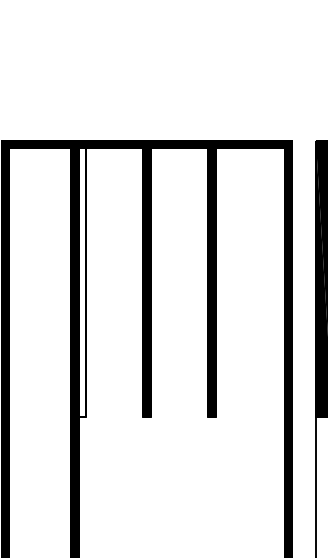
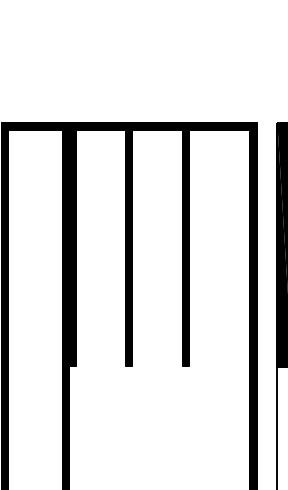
fill: (82, 282) -> (72, 248), added

